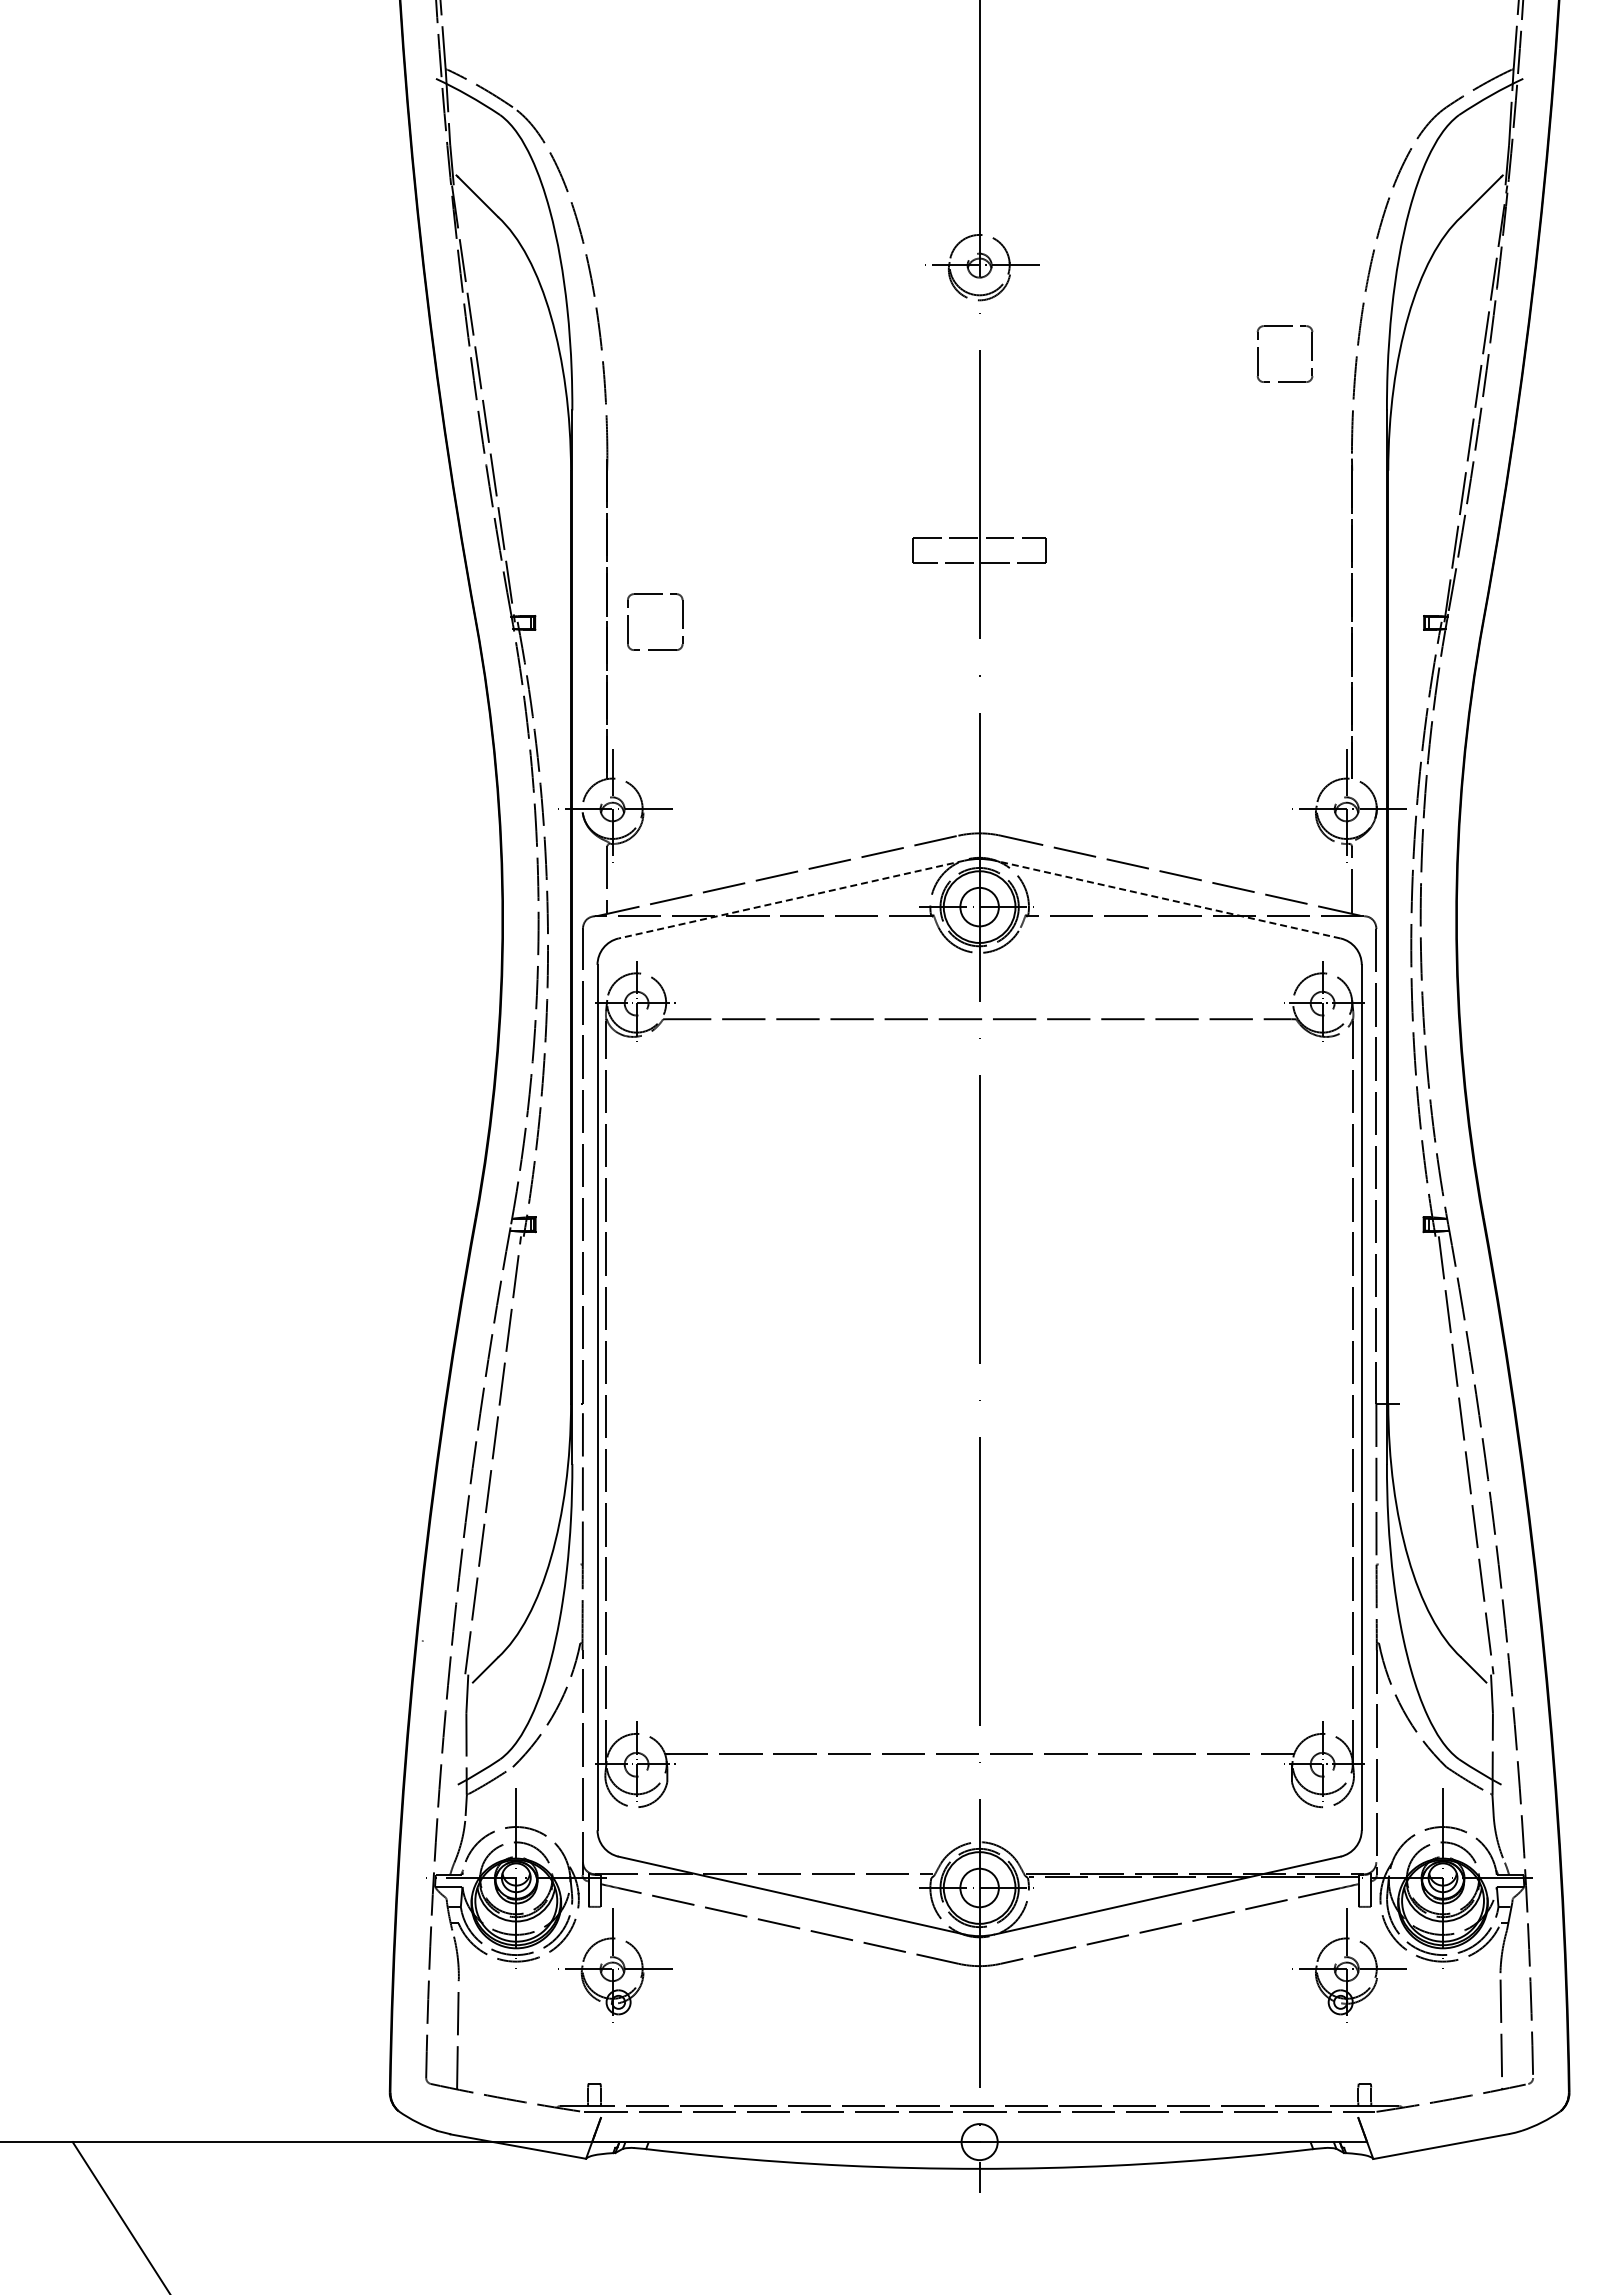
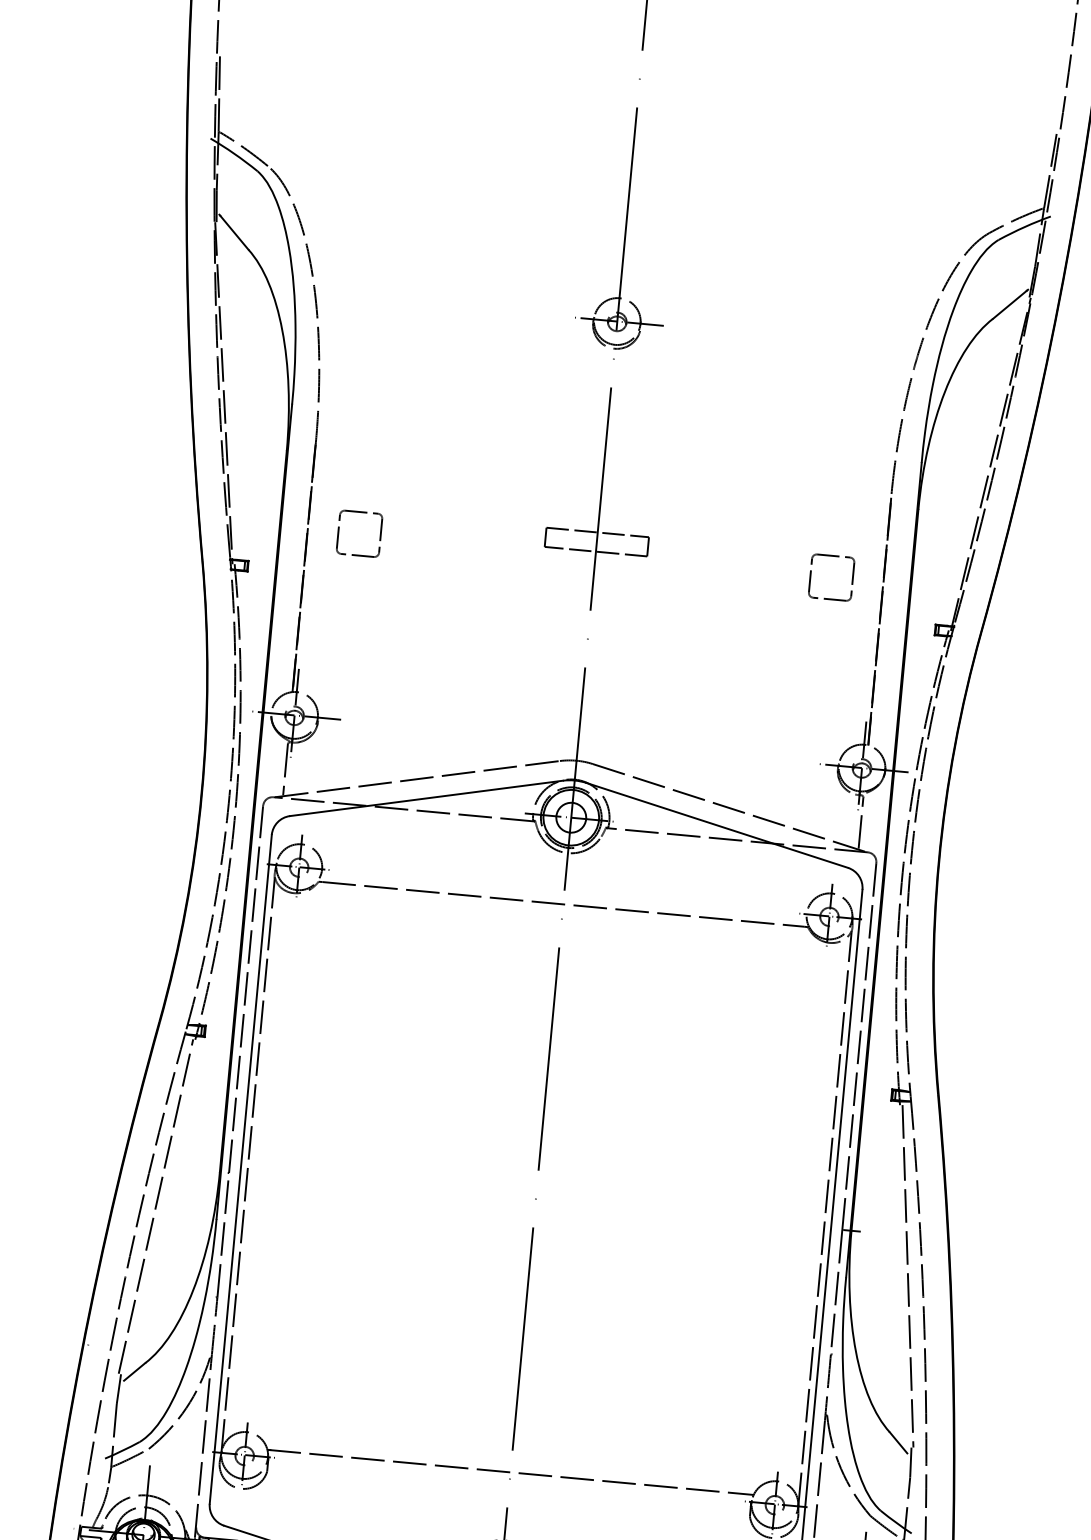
part: (1258, 353) -> (811, 575), moved
part: (655, 594) -> (361, 512), moved
line: (791, 899) -> (426, 798), dashed -> solid
line: (1167, 899) -> (717, 825), dashed -> solid

